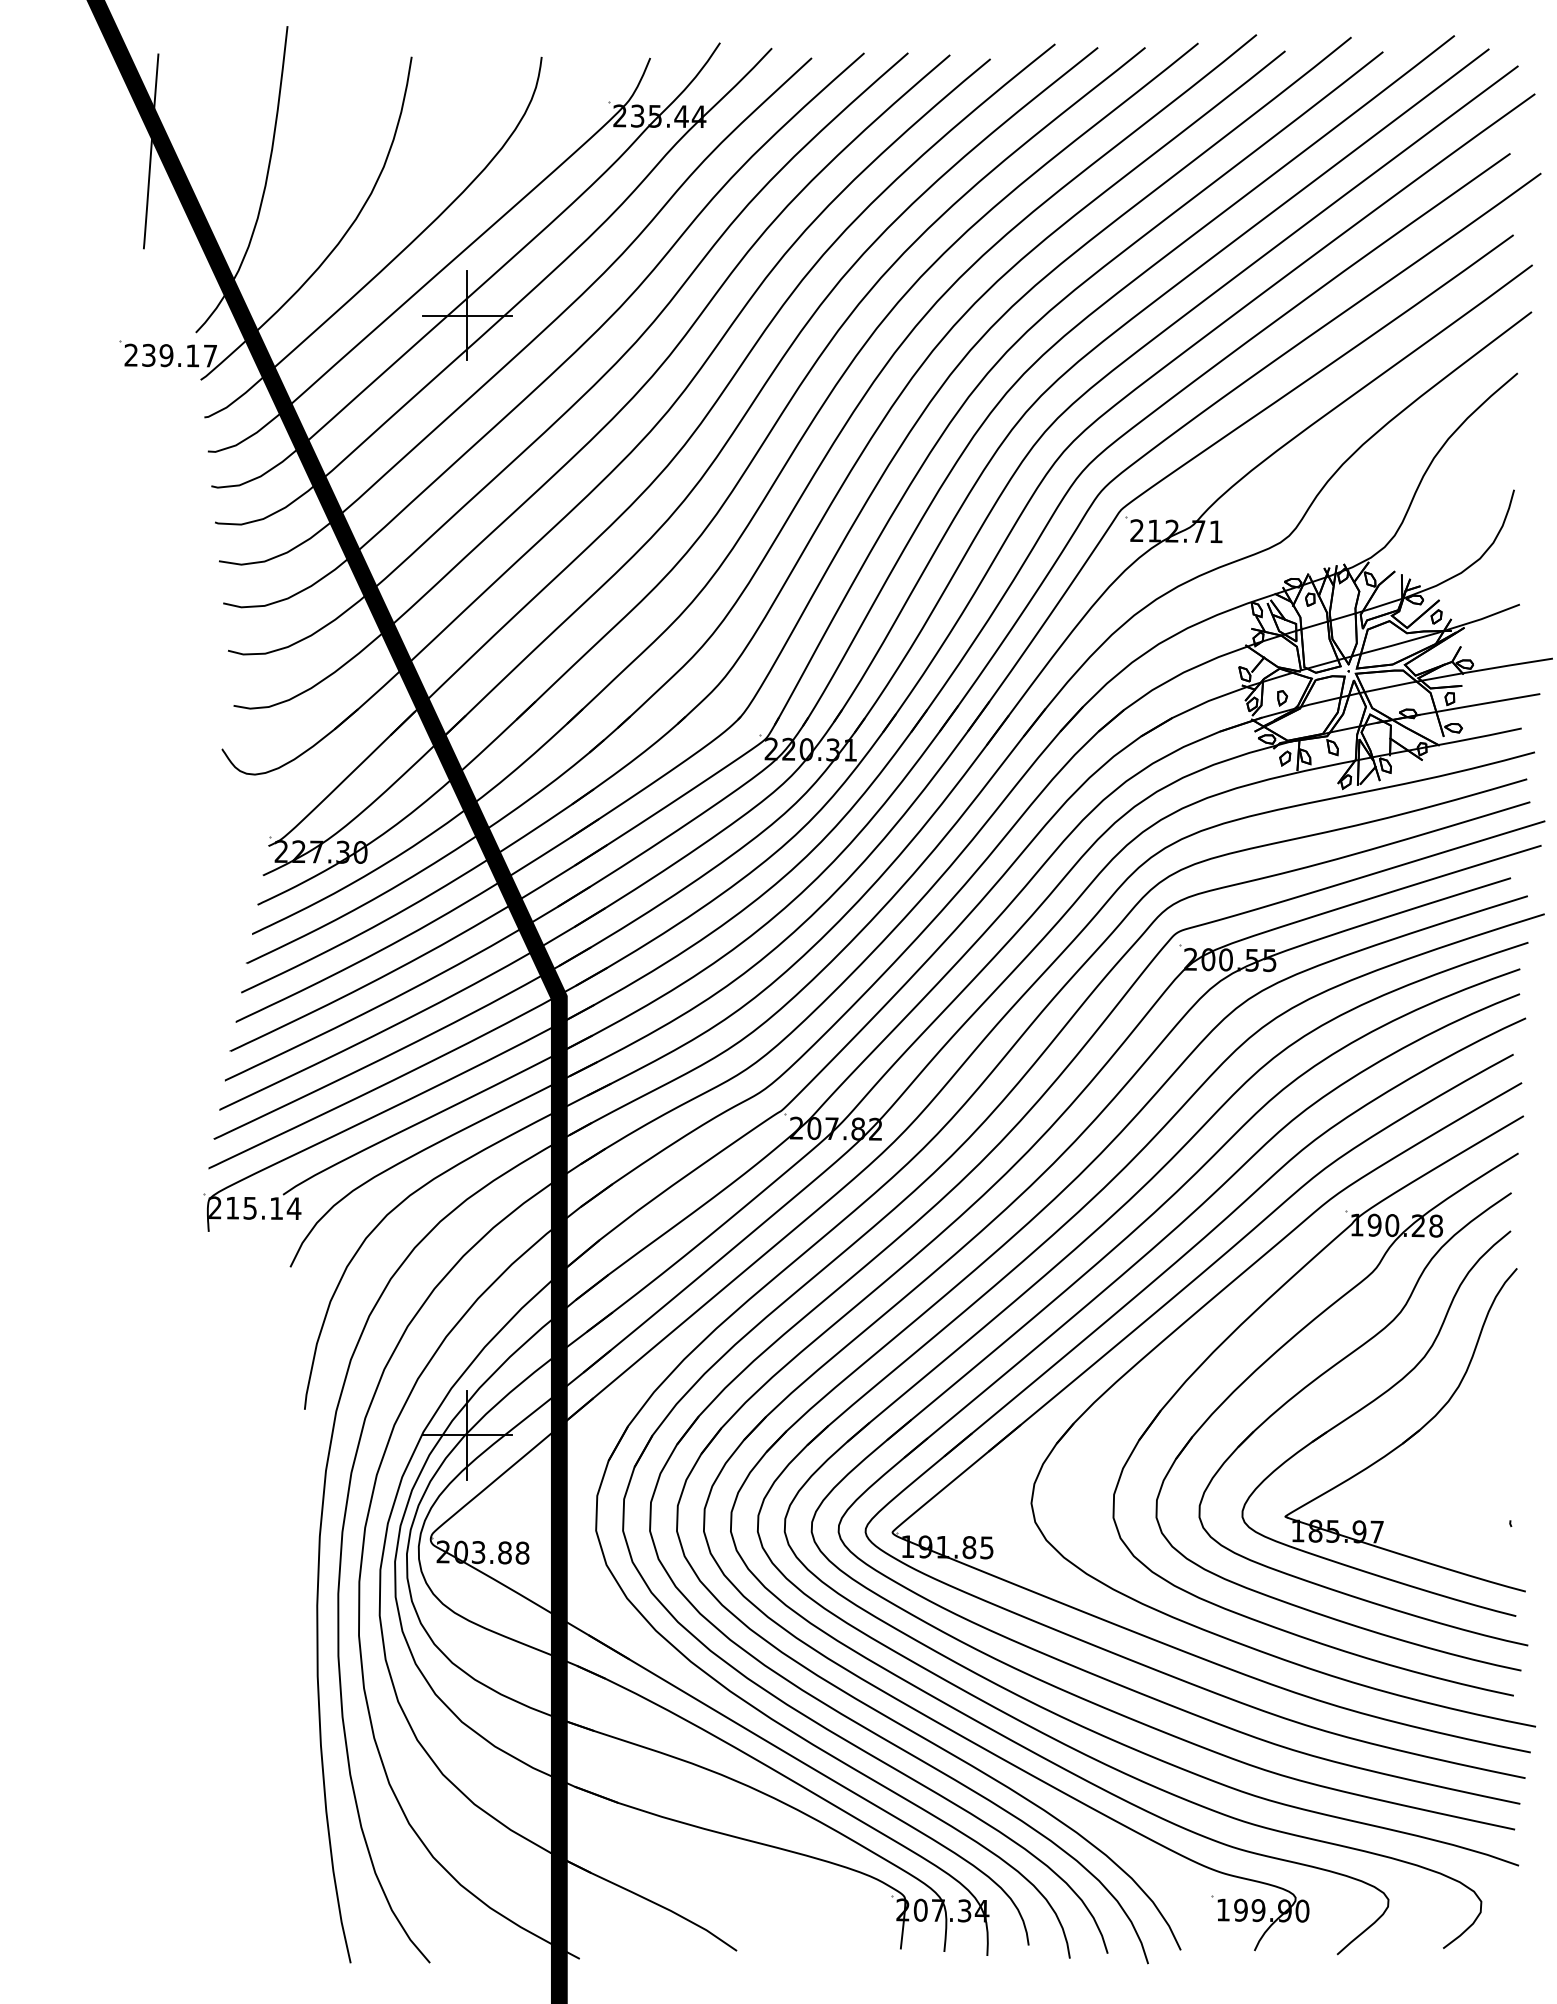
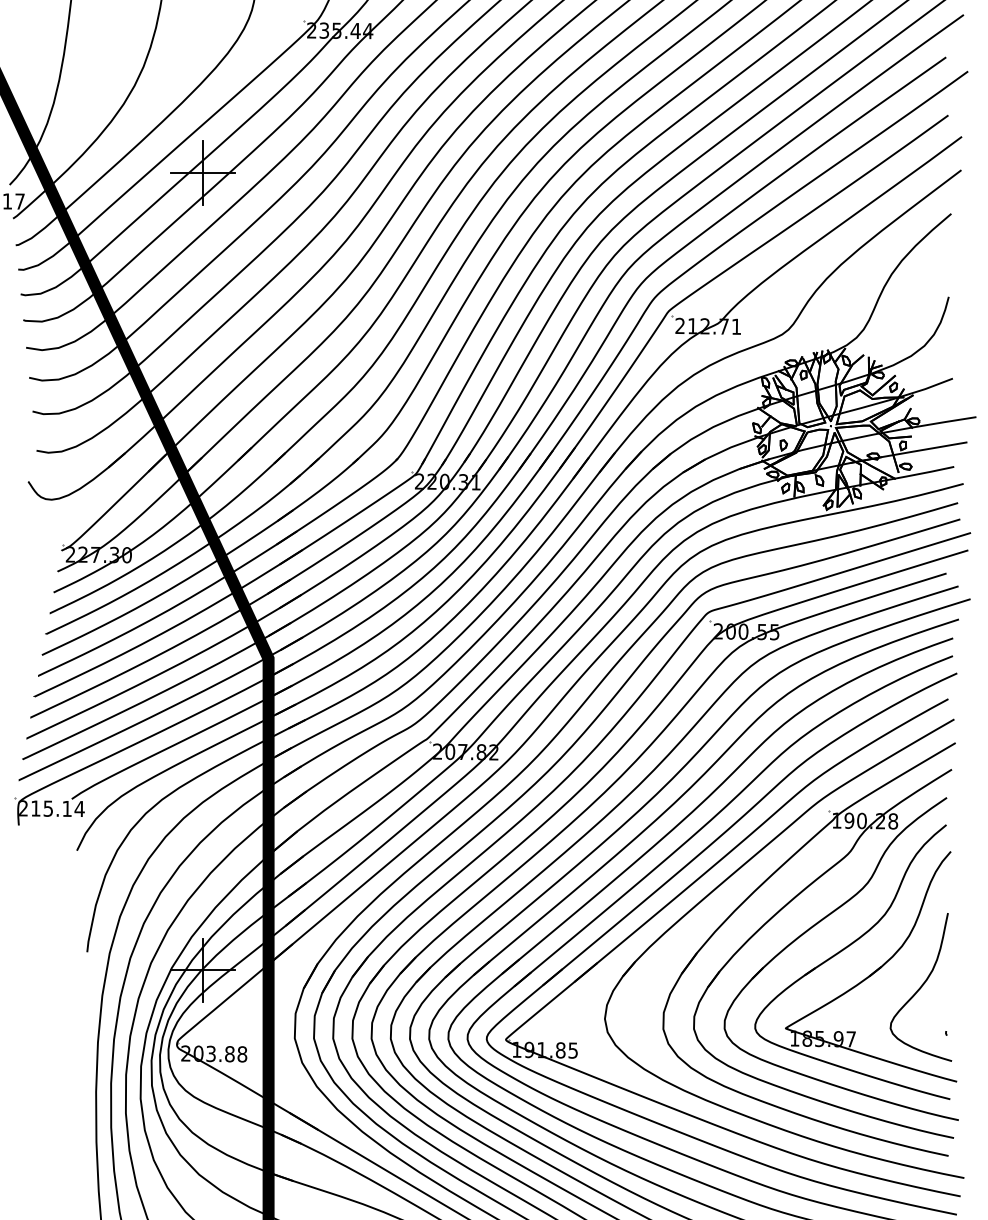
curve: (1474, 1458) -> (920, 986), added

